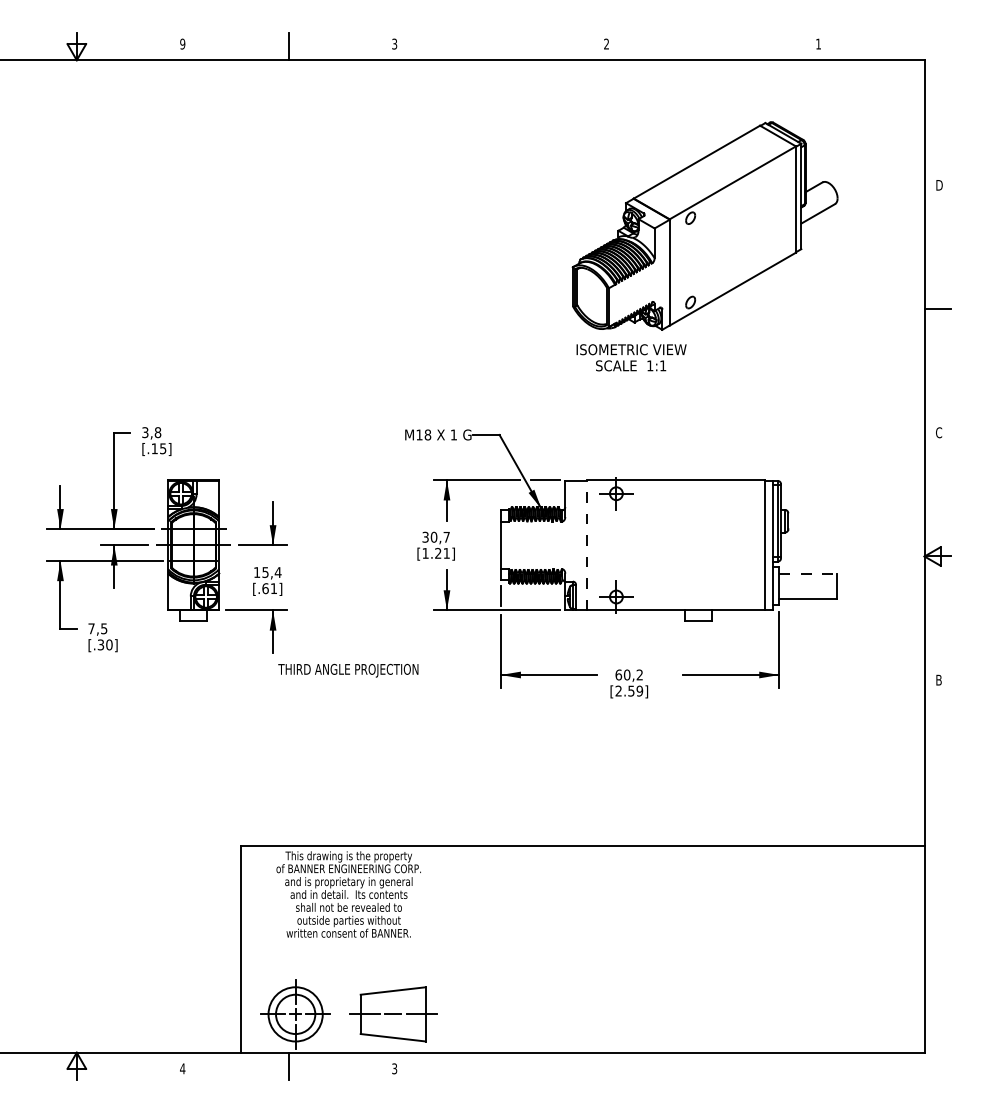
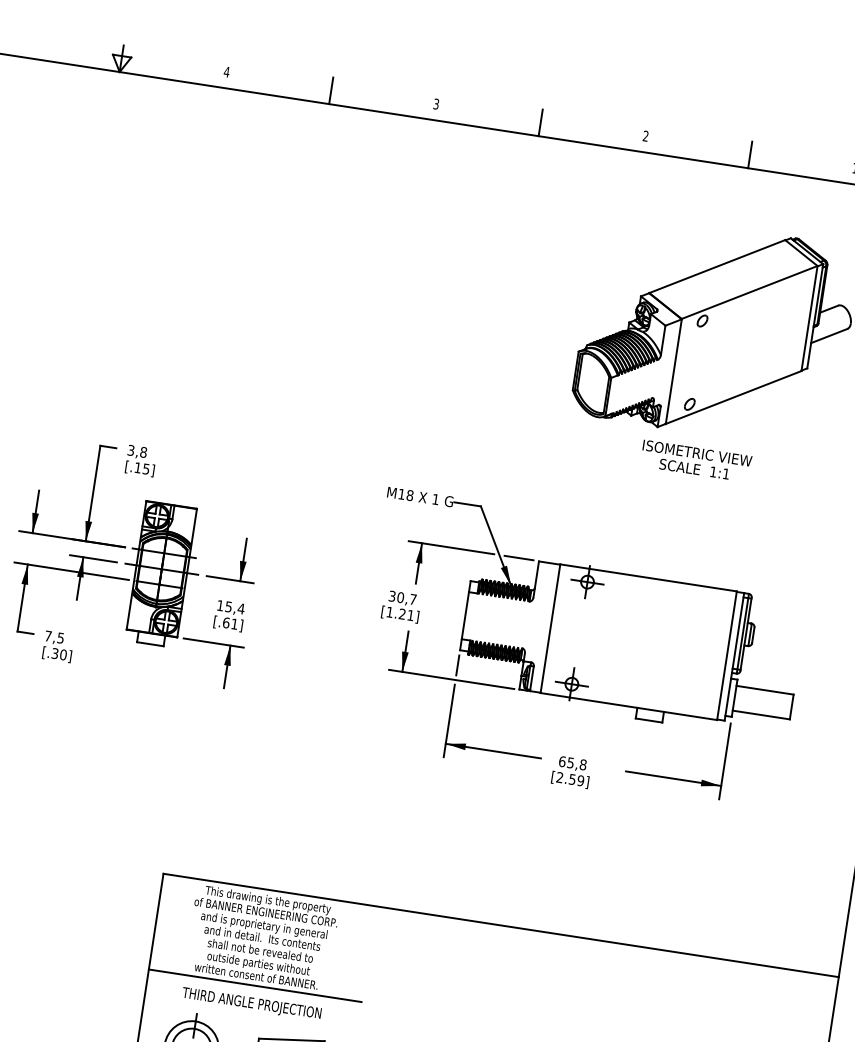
text: (182, 43) -> (226, 71), 9 -> 4
line: (500, 46) -> (540, 122), added
line: (712, 46) -> (750, 154), added
text: (631, 357) -> (696, 460), moved
line: (586, 544) -> (550, 627), dashed -> solid
line: (808, 573) -> (765, 690), dashed -> solid
text: (348, 670) -> (251, 1004), moved
text: (633, 674) -> (577, 763), 60,2 -> 65,8
line: (348, 942) -> (254, 985), added

